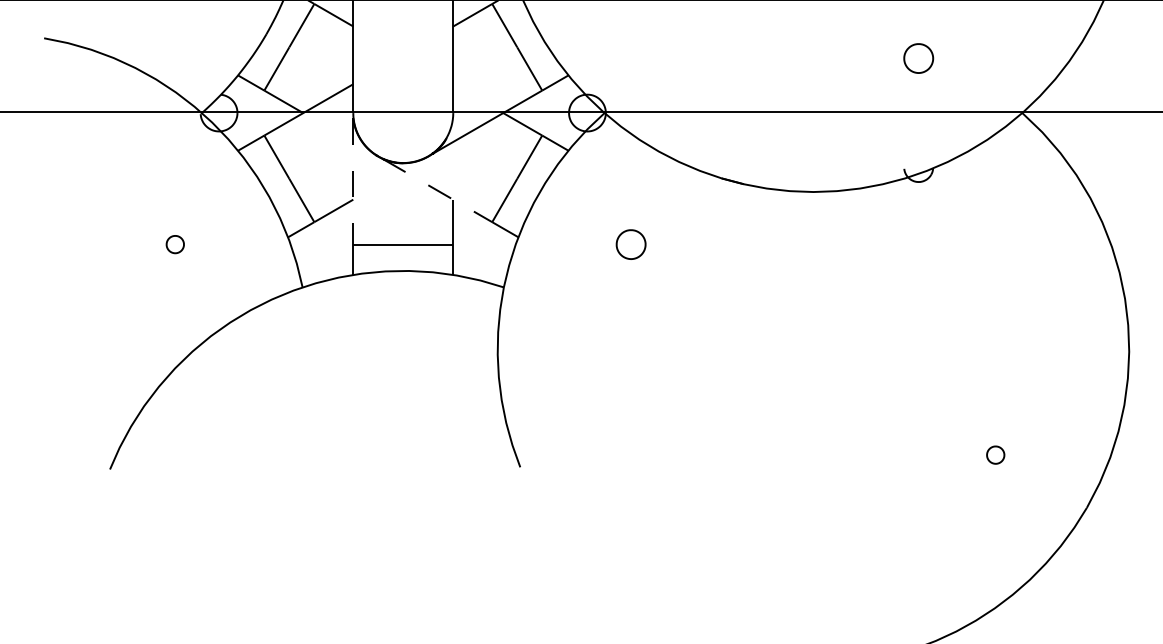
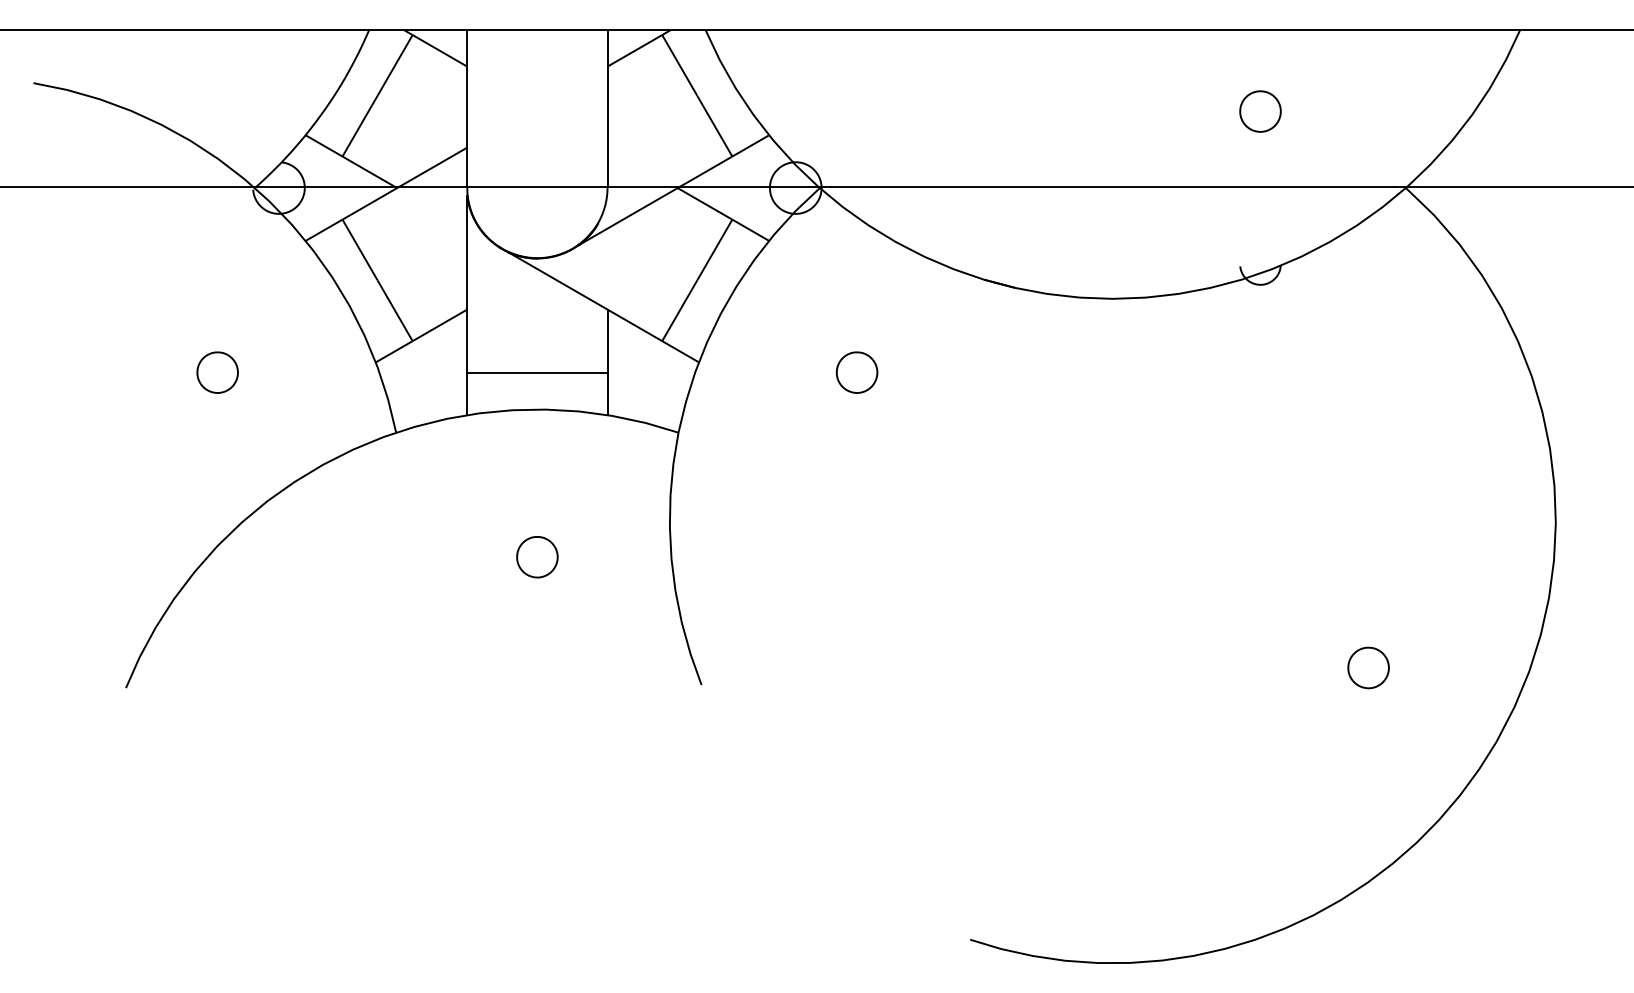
line: (353, 181) -> (467, 284), dashed -> solid
line: (437, 190) -> (585, 296), dashed -> solid
part: (175, 244) -> (217, 372), size x1.67
part: (403, 376) -> (537, 557), added
part: (995, 454) -> (1368, 667), size x1.67

